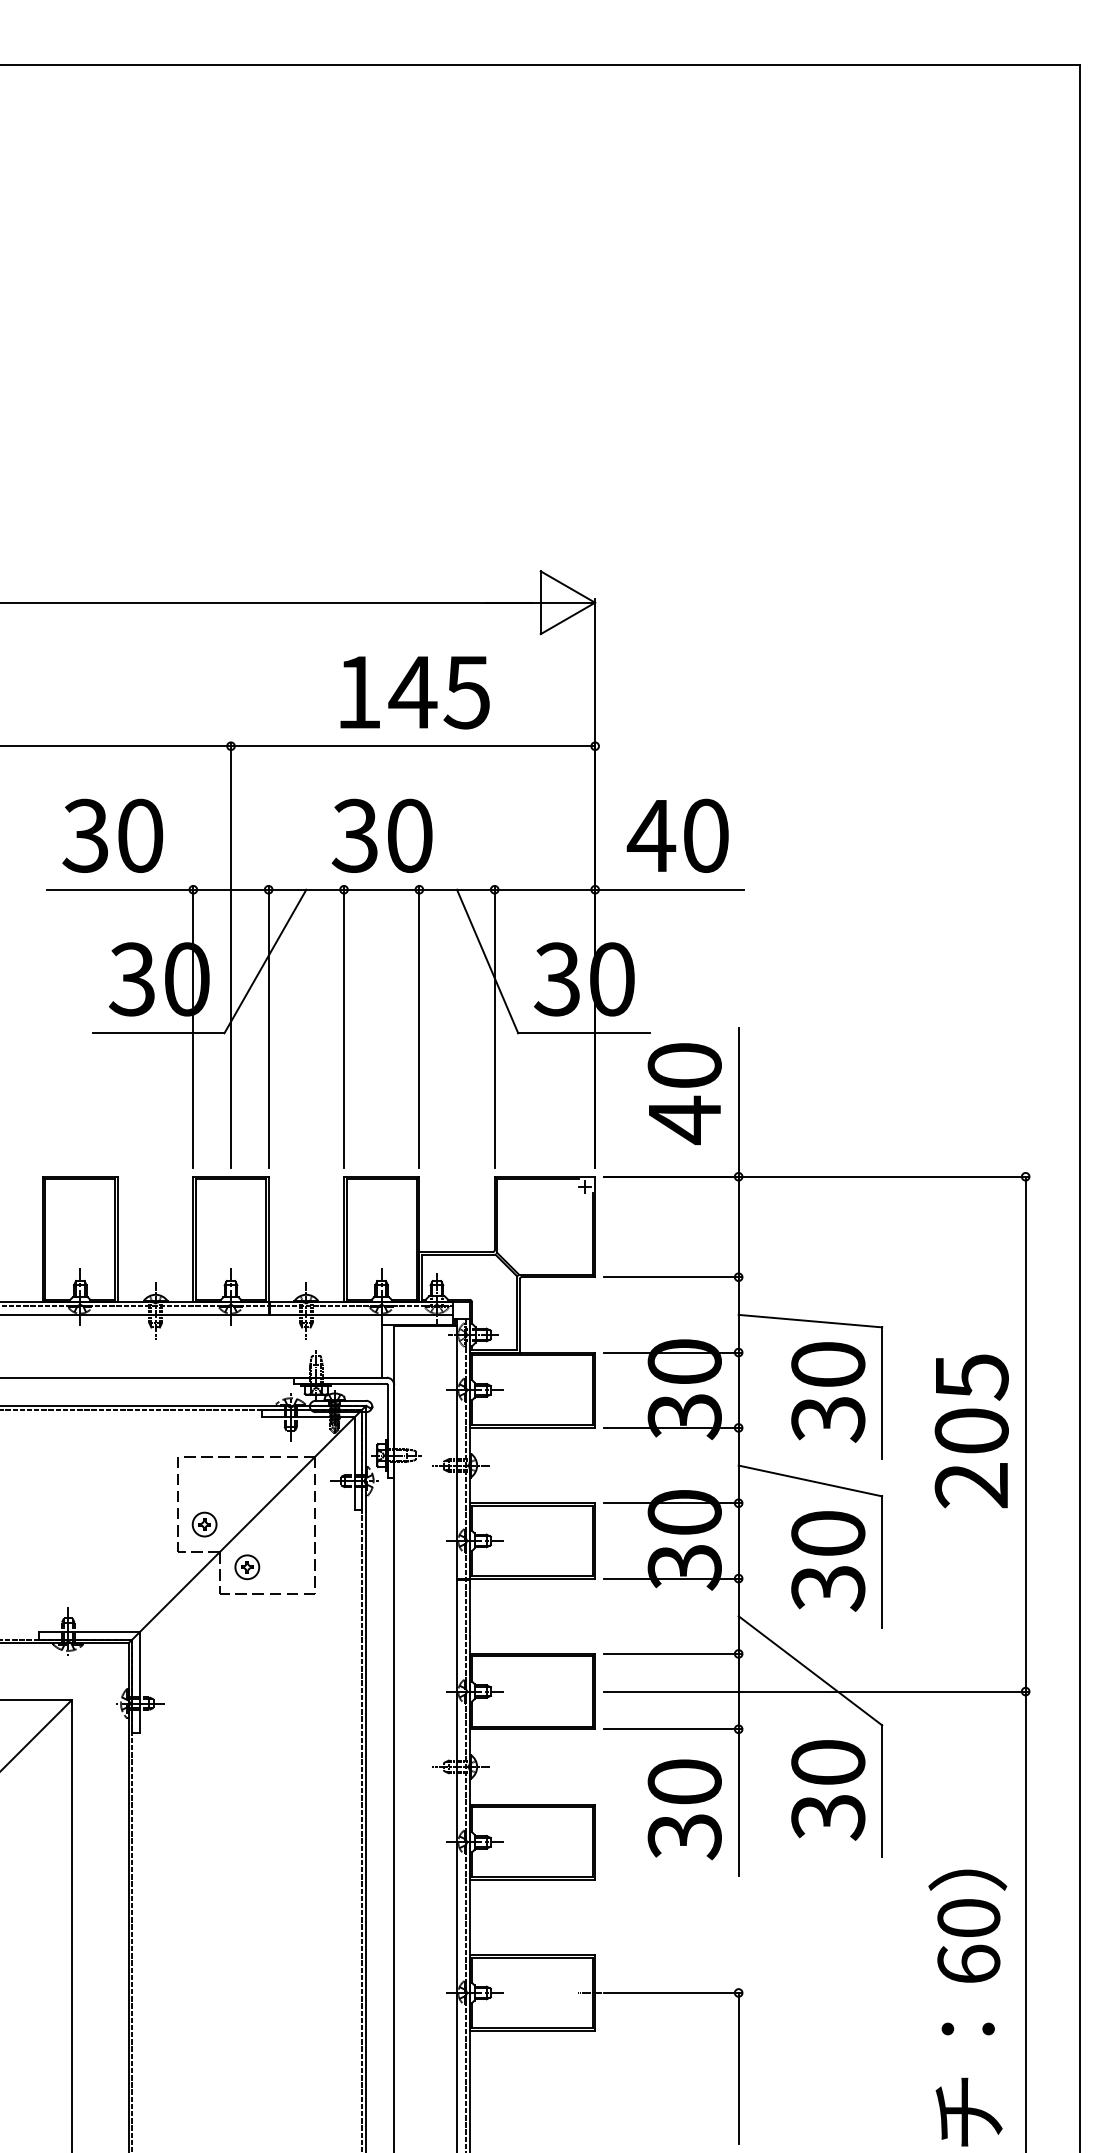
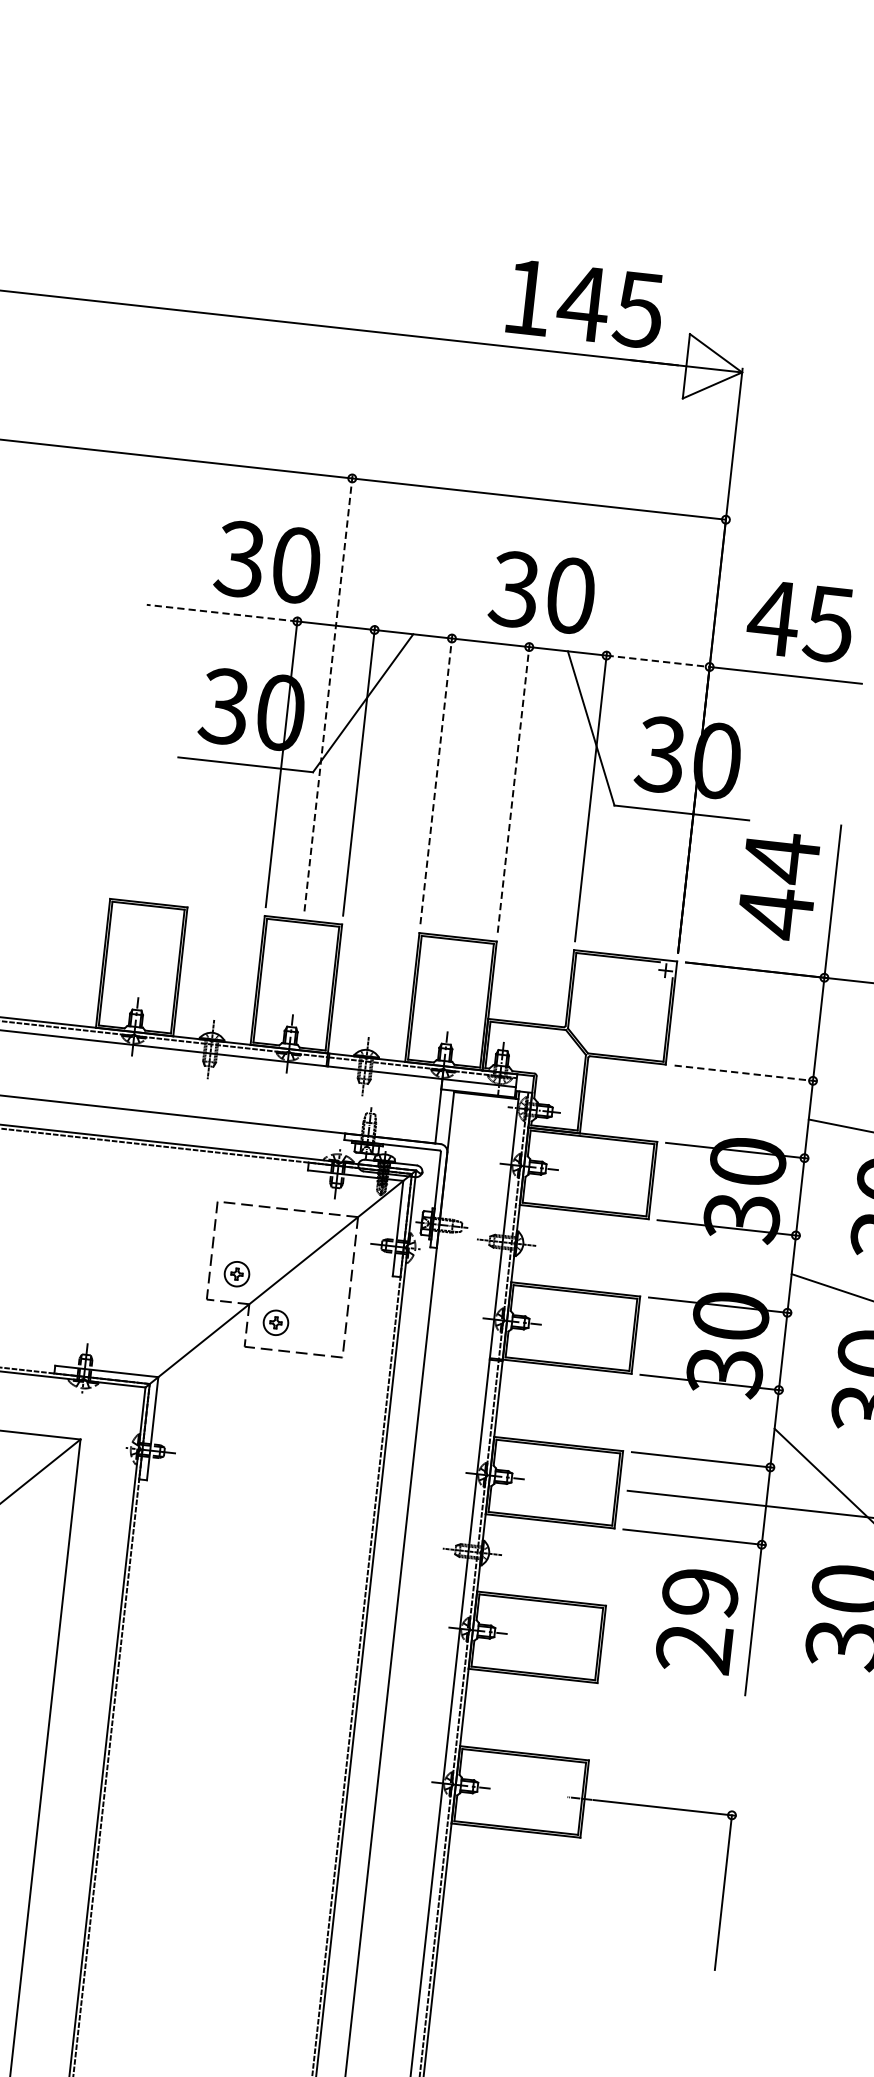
text: (414, 692) -> (584, 303), moved
text: (112, 835) -> (267, 561), moved
text: (381, 835) -> (541, 592), moved
text: (705, 835) -> (829, 623), 40 -> 45
line: (119, 889) -> (221, 612), solid -> dashed
line: (545, 889) -> (658, 661), solid -> dashed
line: (231, 955) -> (329, 693), solid -> dashed
line: (344, 1027) -> (436, 779), solid -> dashed
line: (419, 1027) -> (513, 788), solid -> dashed
text: (684, 1065) -> (781, 857), 40 -> 44
line: (673, 1277) -> (746, 1073), solid -> dashed
text: (684, 1809) -> (697, 1620), 30 -> 29

